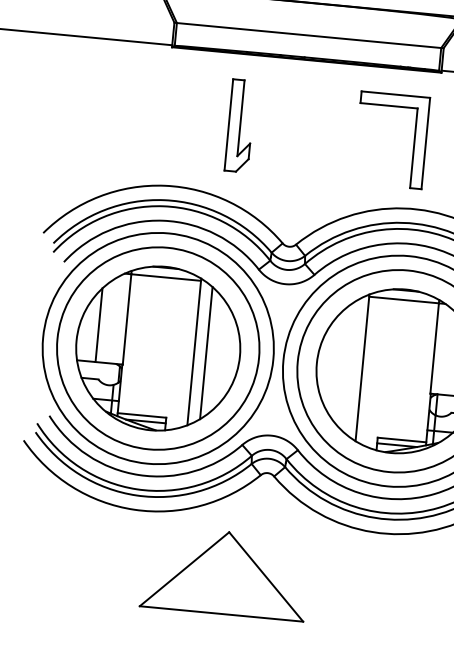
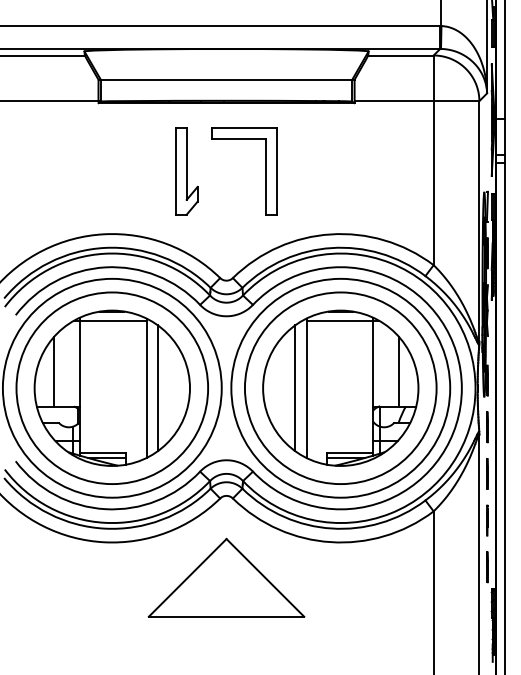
part: (239, 126) -> (186, 171), moved
part: (413, 142) -> (265, 171), moved
line: (350, 367) -> (295, 388), added
part: (225, 572) -> (226, 577), moved

